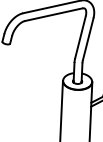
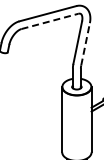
line: (54, 14) -> (50, 21), solid -> dashed
line: (88, 39) -> (85, 44), solid -> dashed

